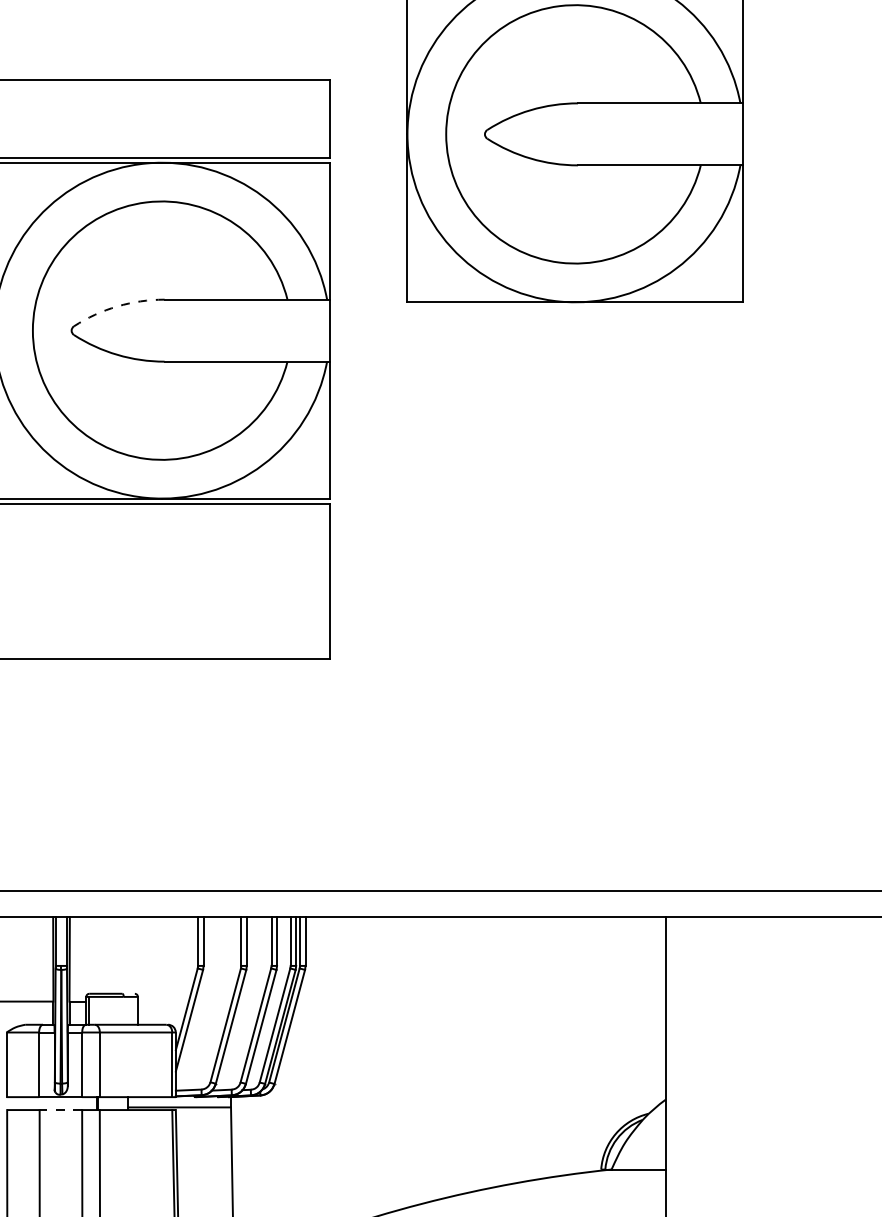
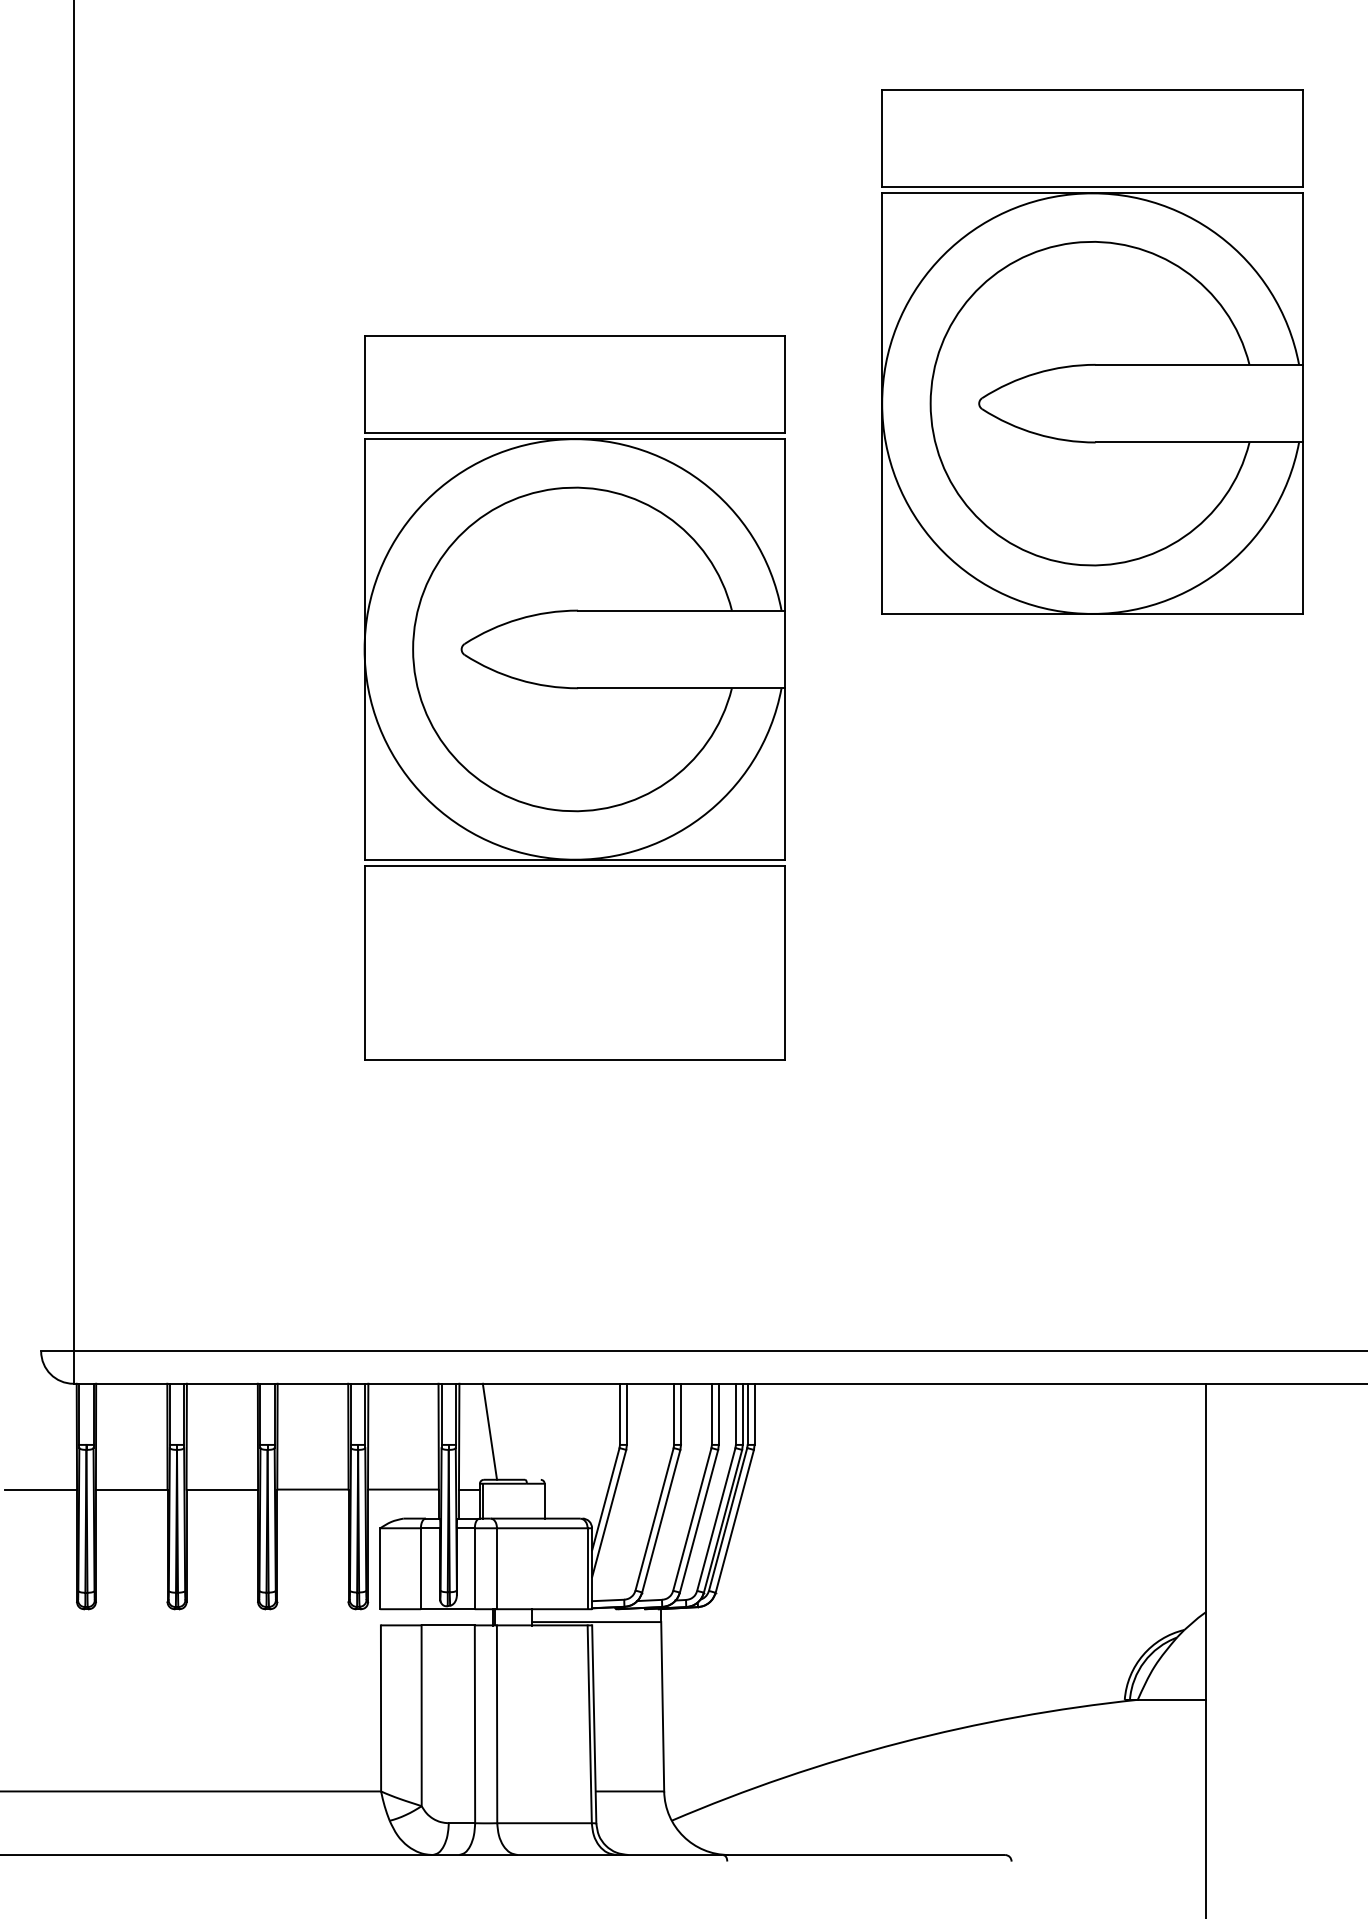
arc: (117, 306) -> (518, 619), dashed -> solid
line: (93, 955) -> (489, 1431), added
line: (61, 1110) -> (448, 1625), dashed -> solid

